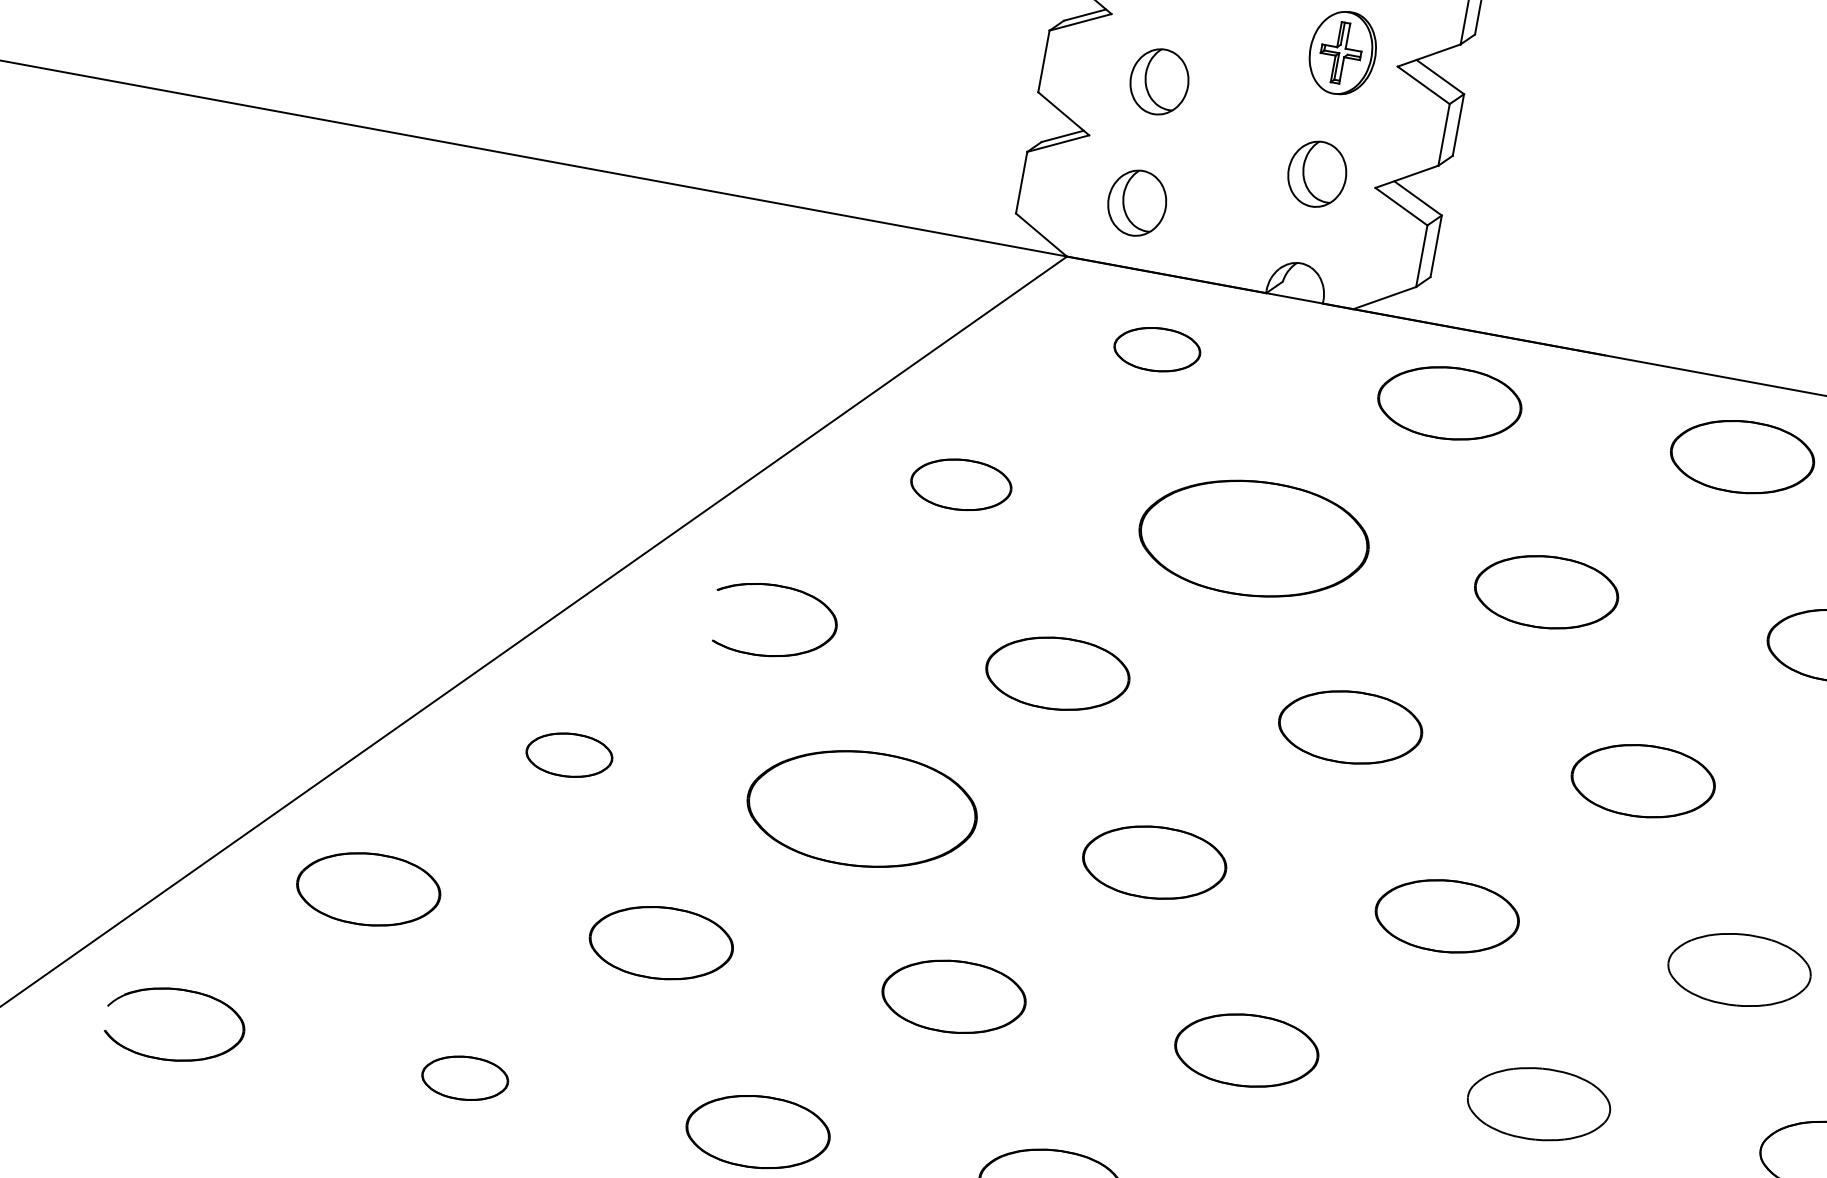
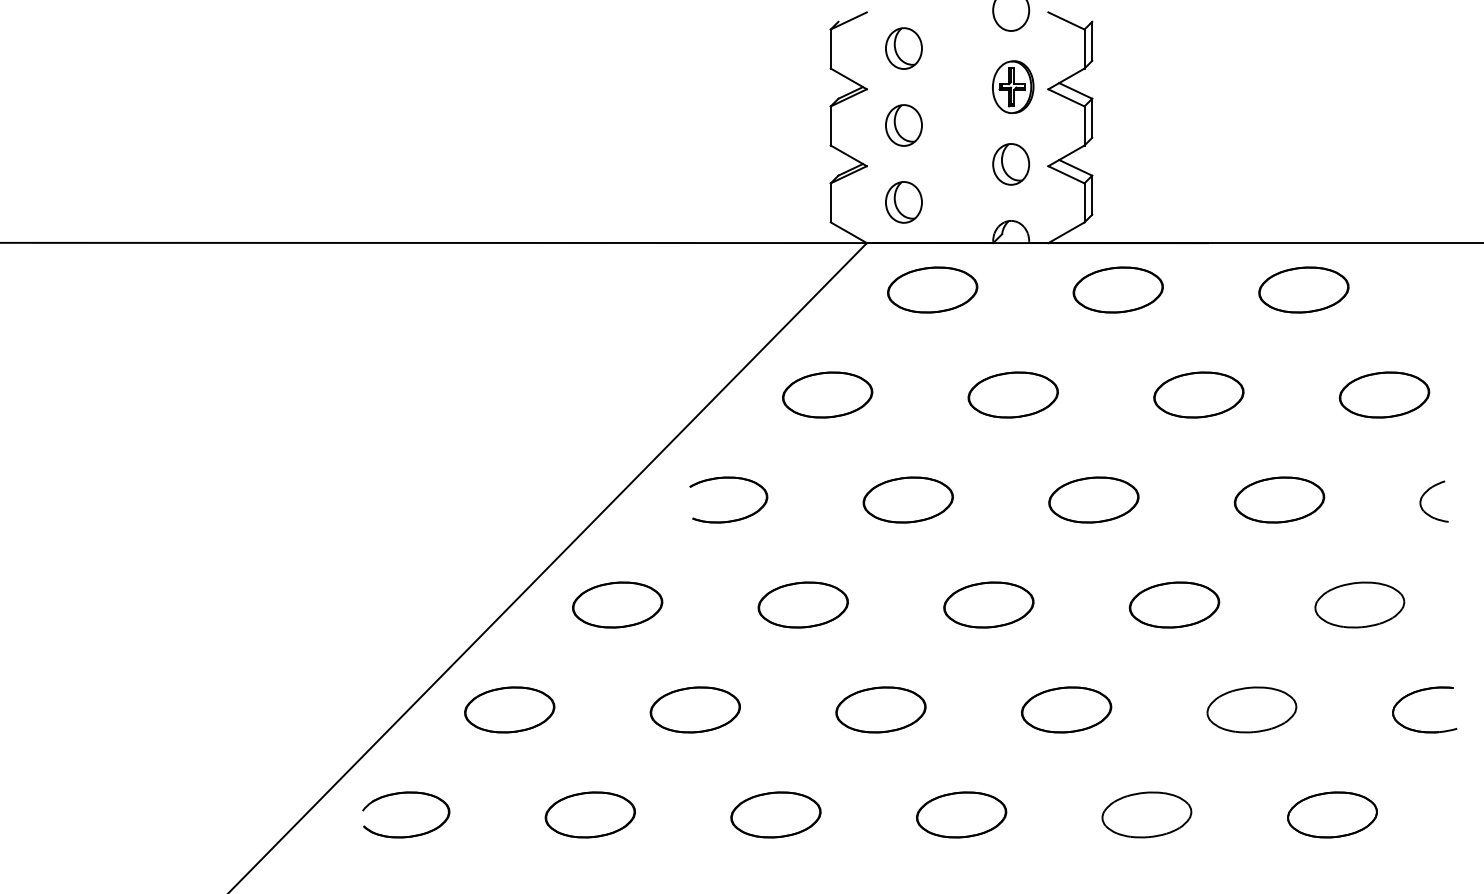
part: (1157, 348) -> (932, 289), size x1.67
part: (961, 483) -> (827, 394), size x1.43
part: (1252, 537) -> (1012, 394), size x0.62
part: (569, 754) -> (617, 604), size x1.67
part: (860, 807) -> (802, 604), size x0.62
part: (464, 1077) -> (589, 814), size x1.67

